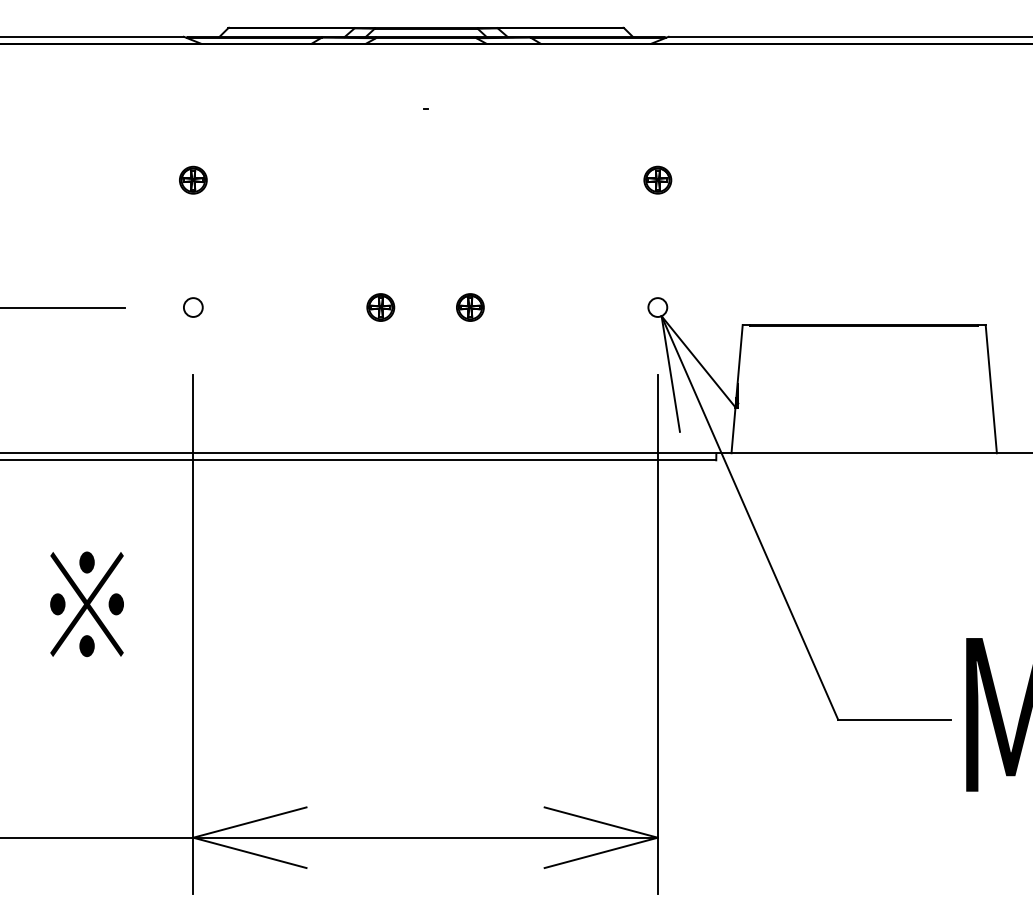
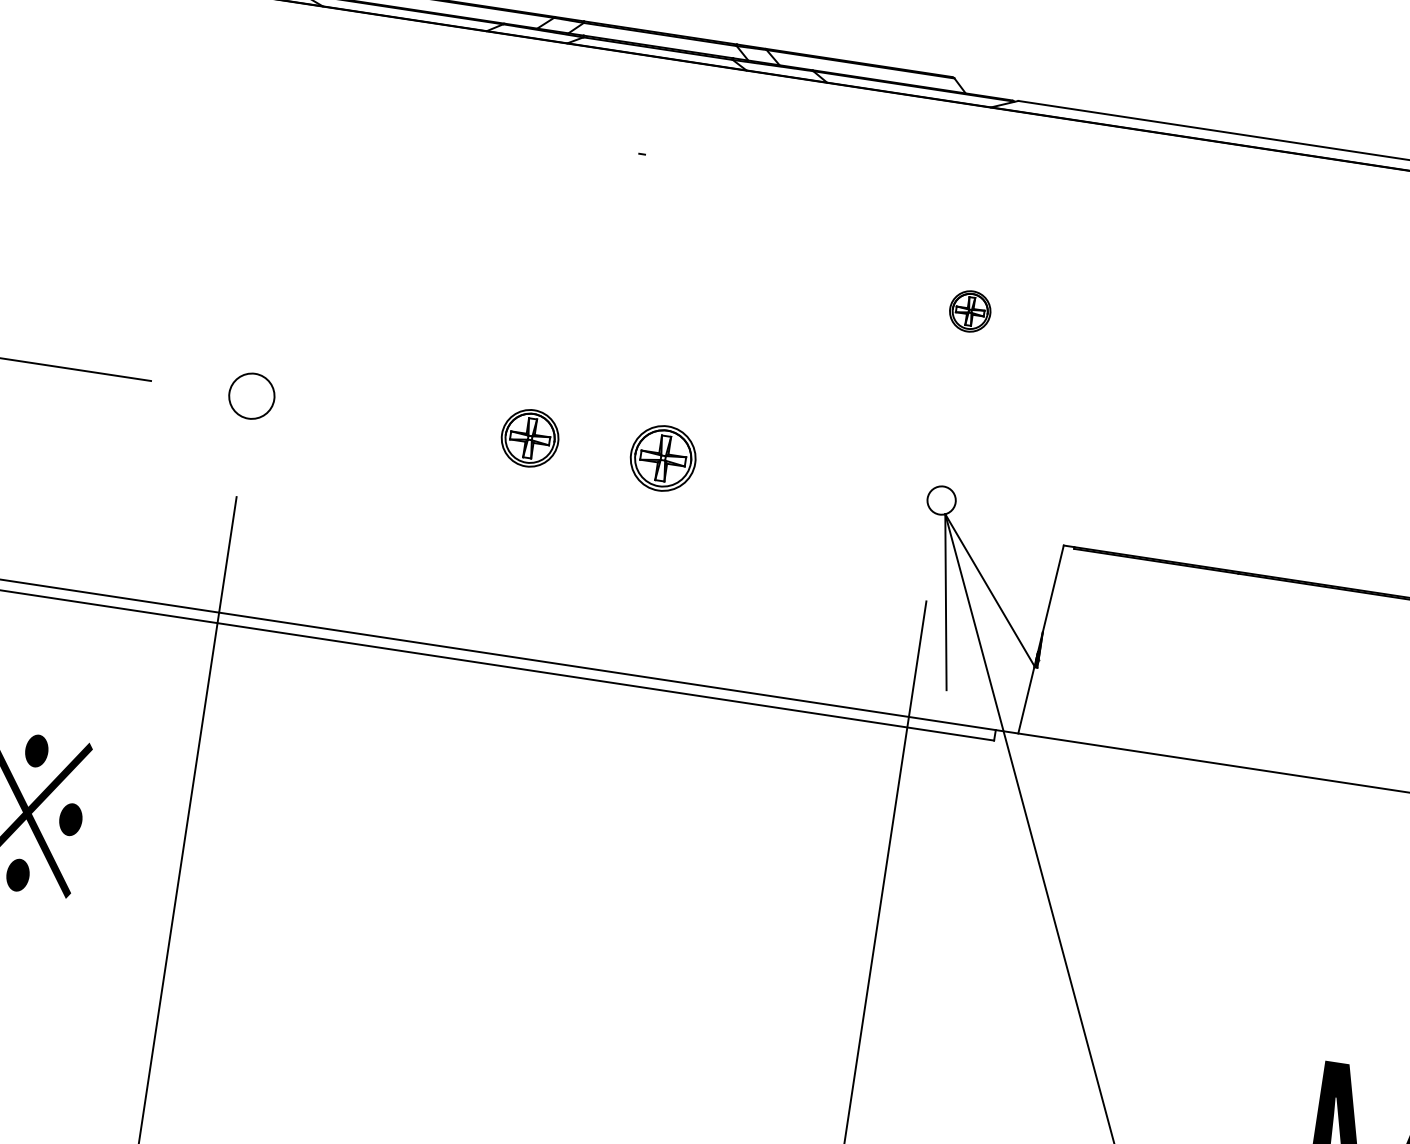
part: (193, 179) -> (280, 206), removed
circle: (192, 307) -> (250, 395), size x1.6
part: (380, 307) -> (529, 438), size x1.4
part: (470, 307) -> (663, 458), size x1.6

